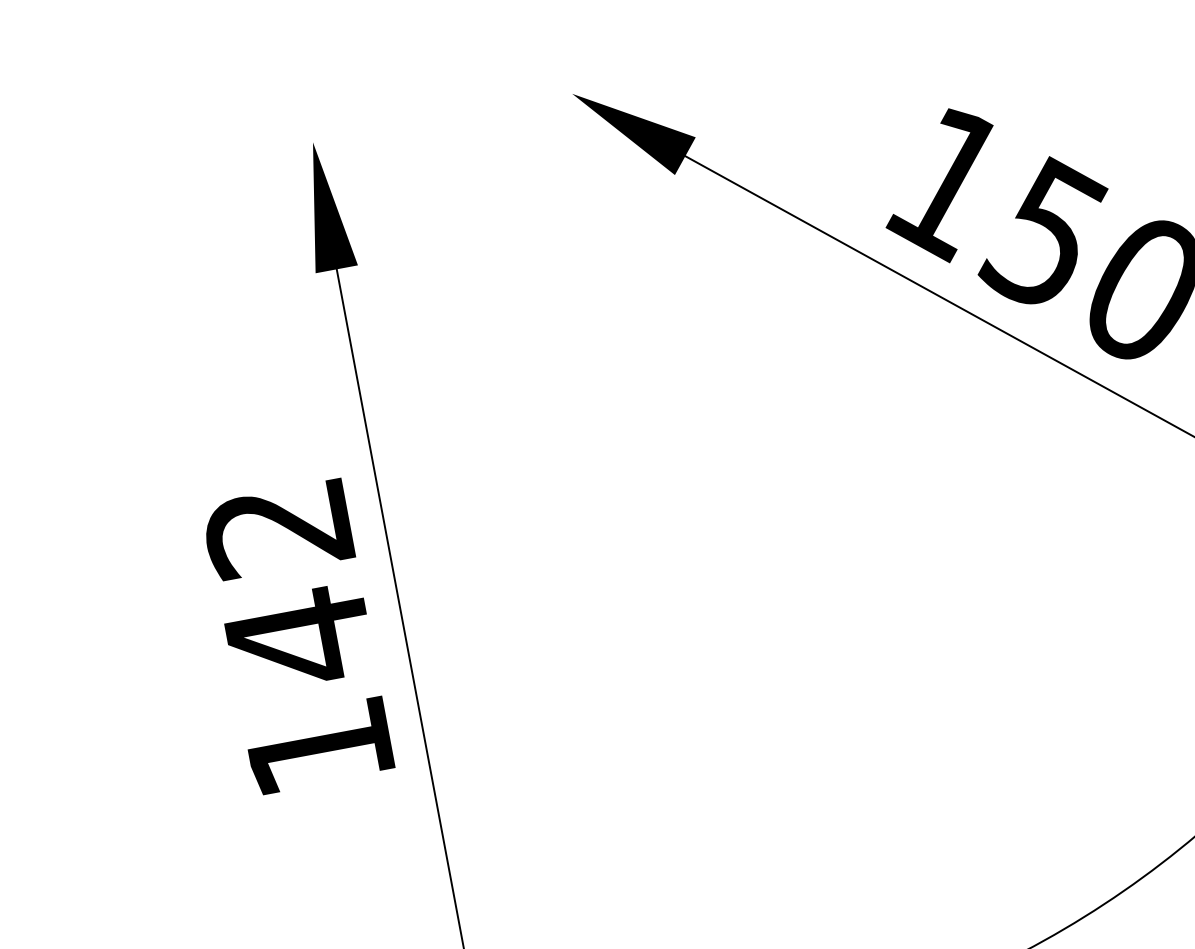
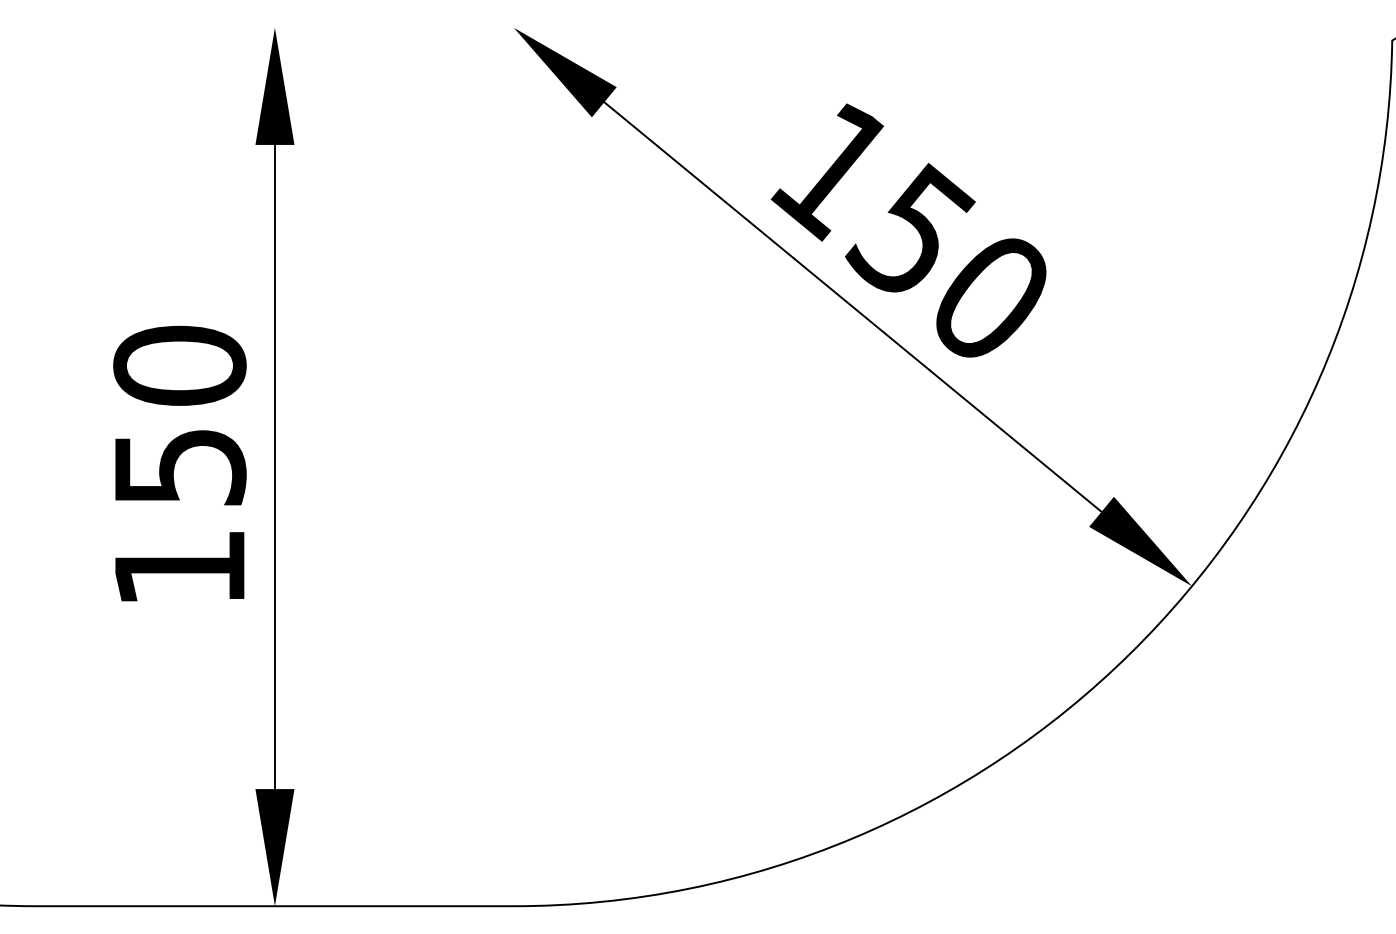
text: (288, 584) -> (179, 417), 142 -> 150

